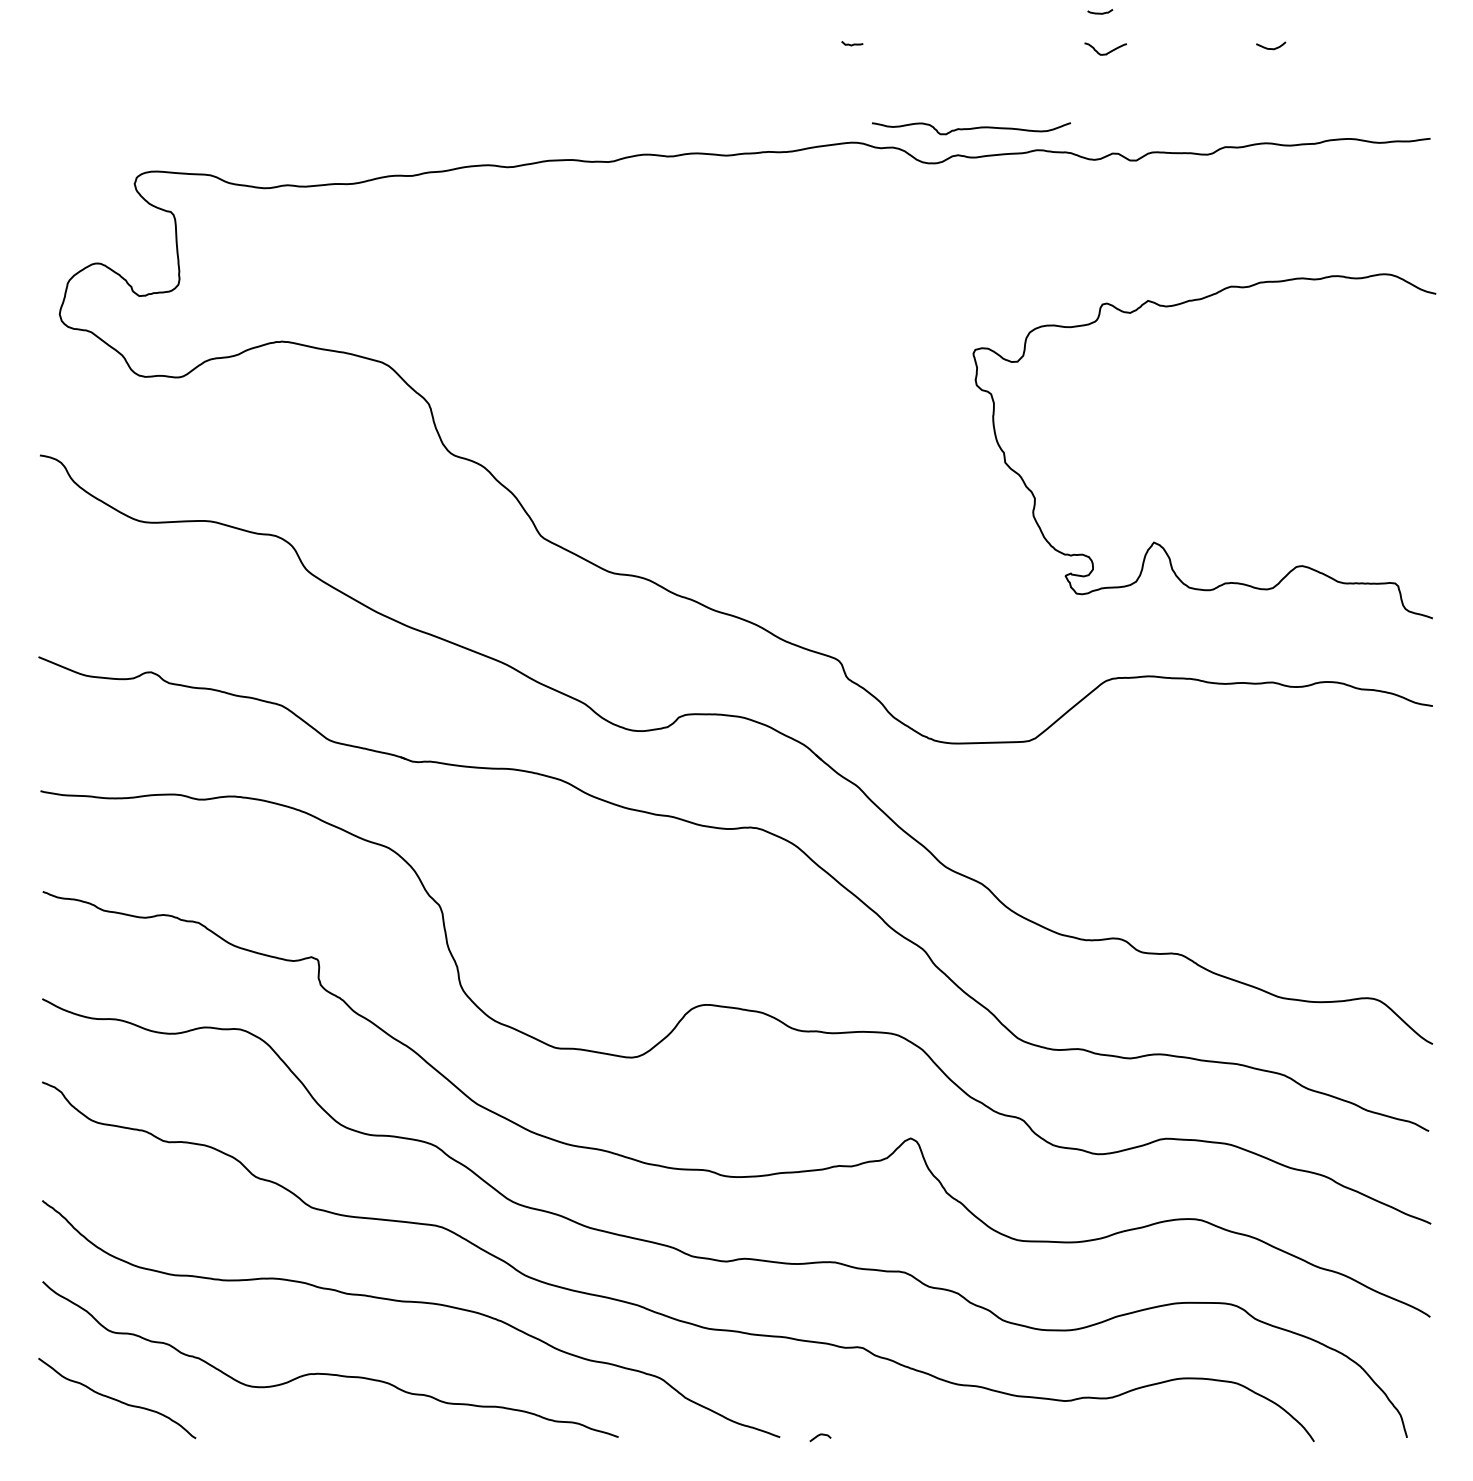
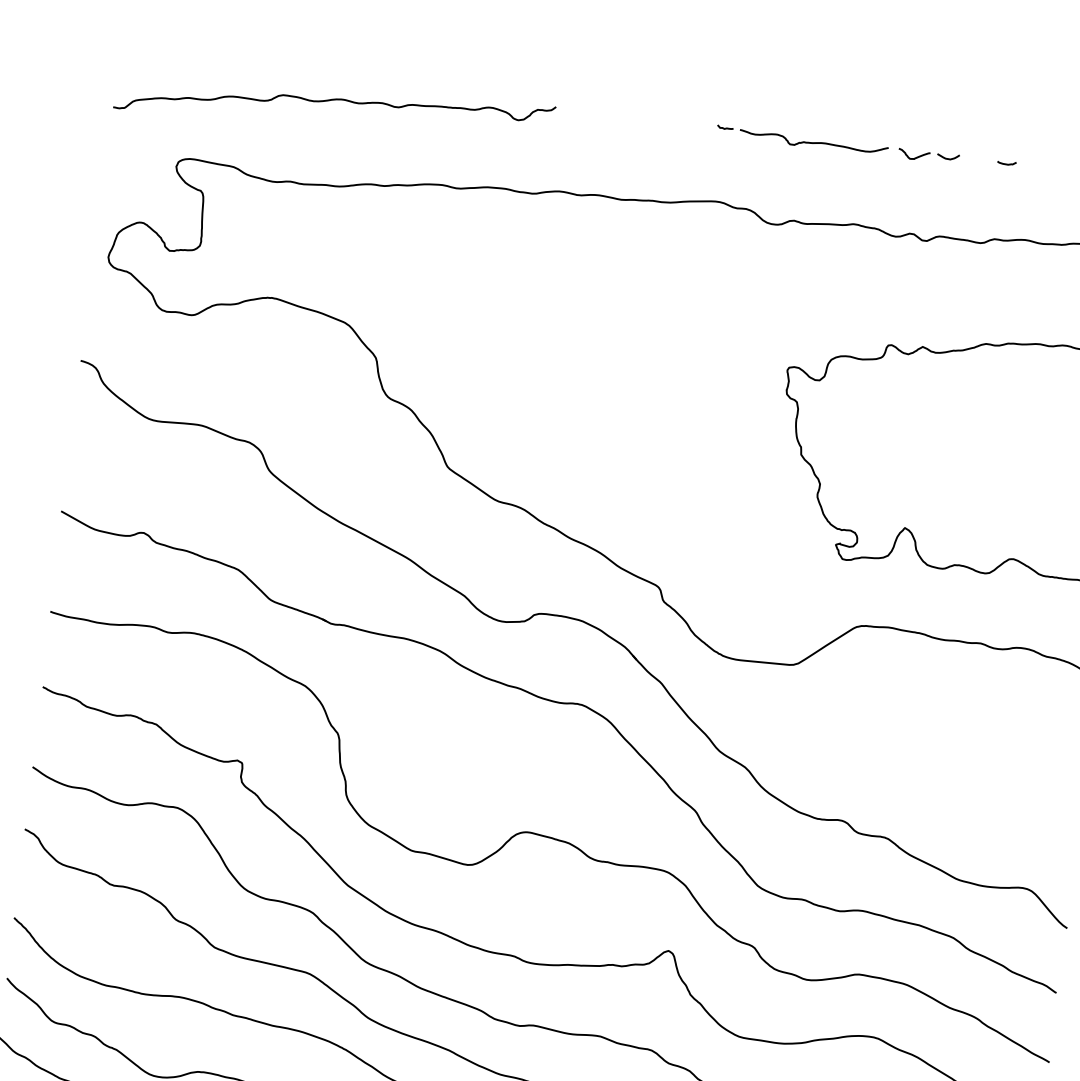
curve: (1100, 12) -> (1007, 163), moved
curve: (1271, 48) -> (948, 158), moved
curve: (330, 71) -> (332, 100), added
curve: (971, 128) -> (813, 142), moved

